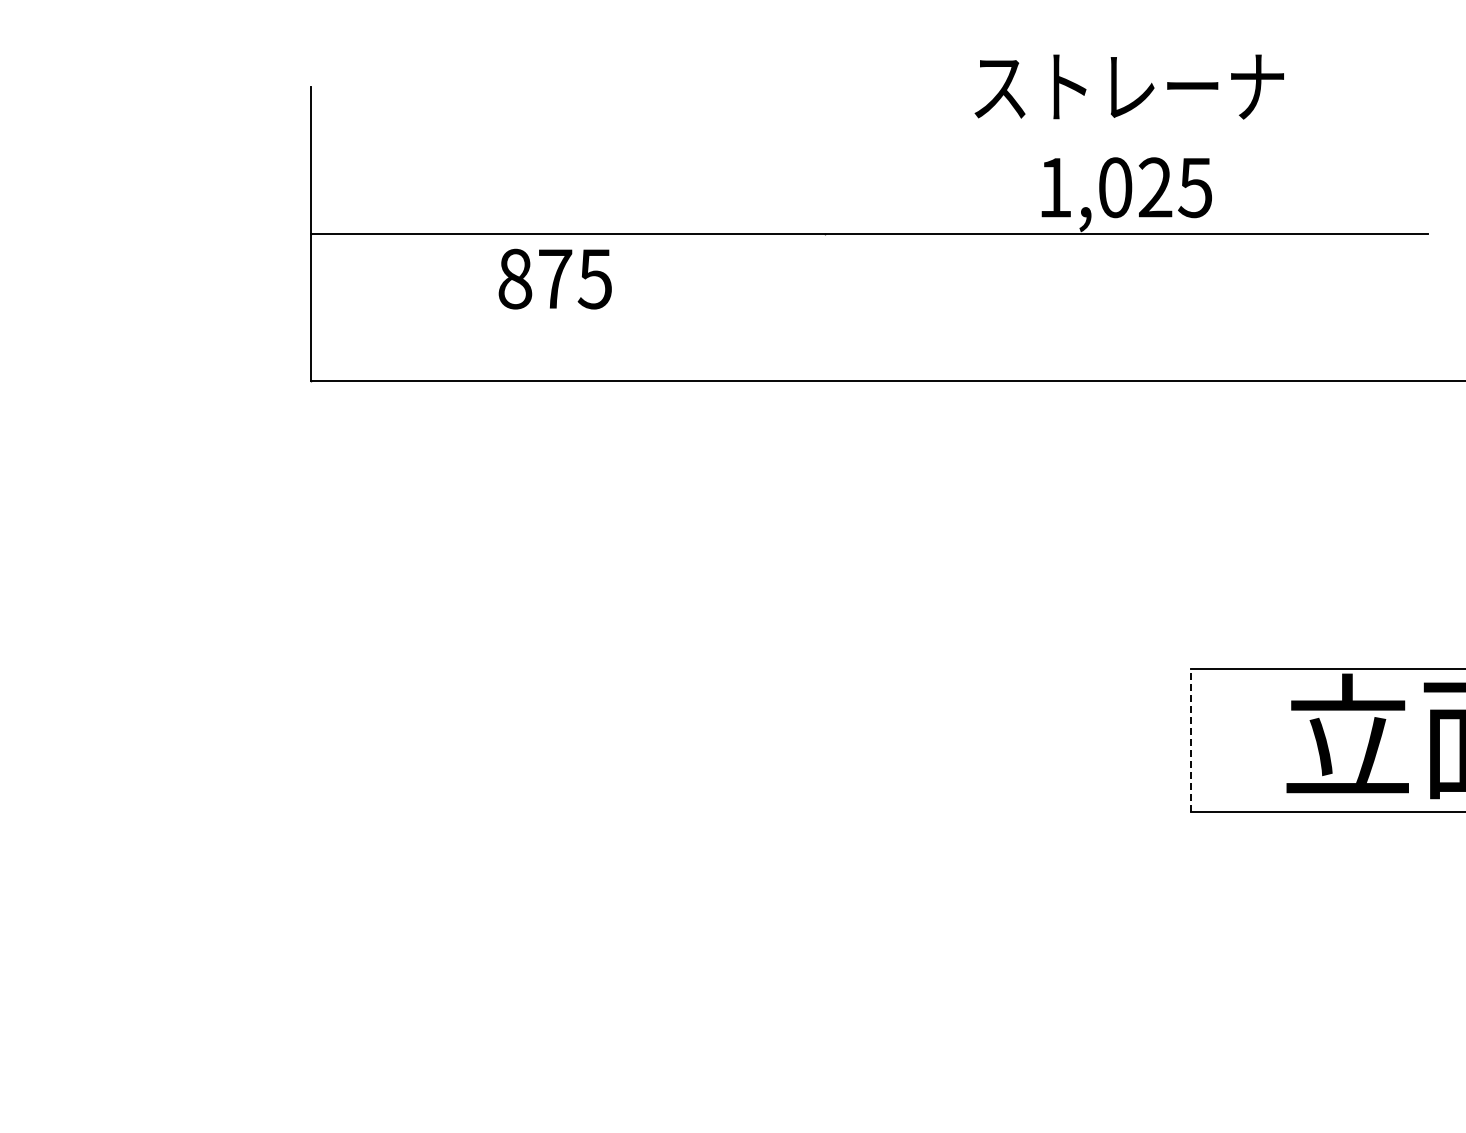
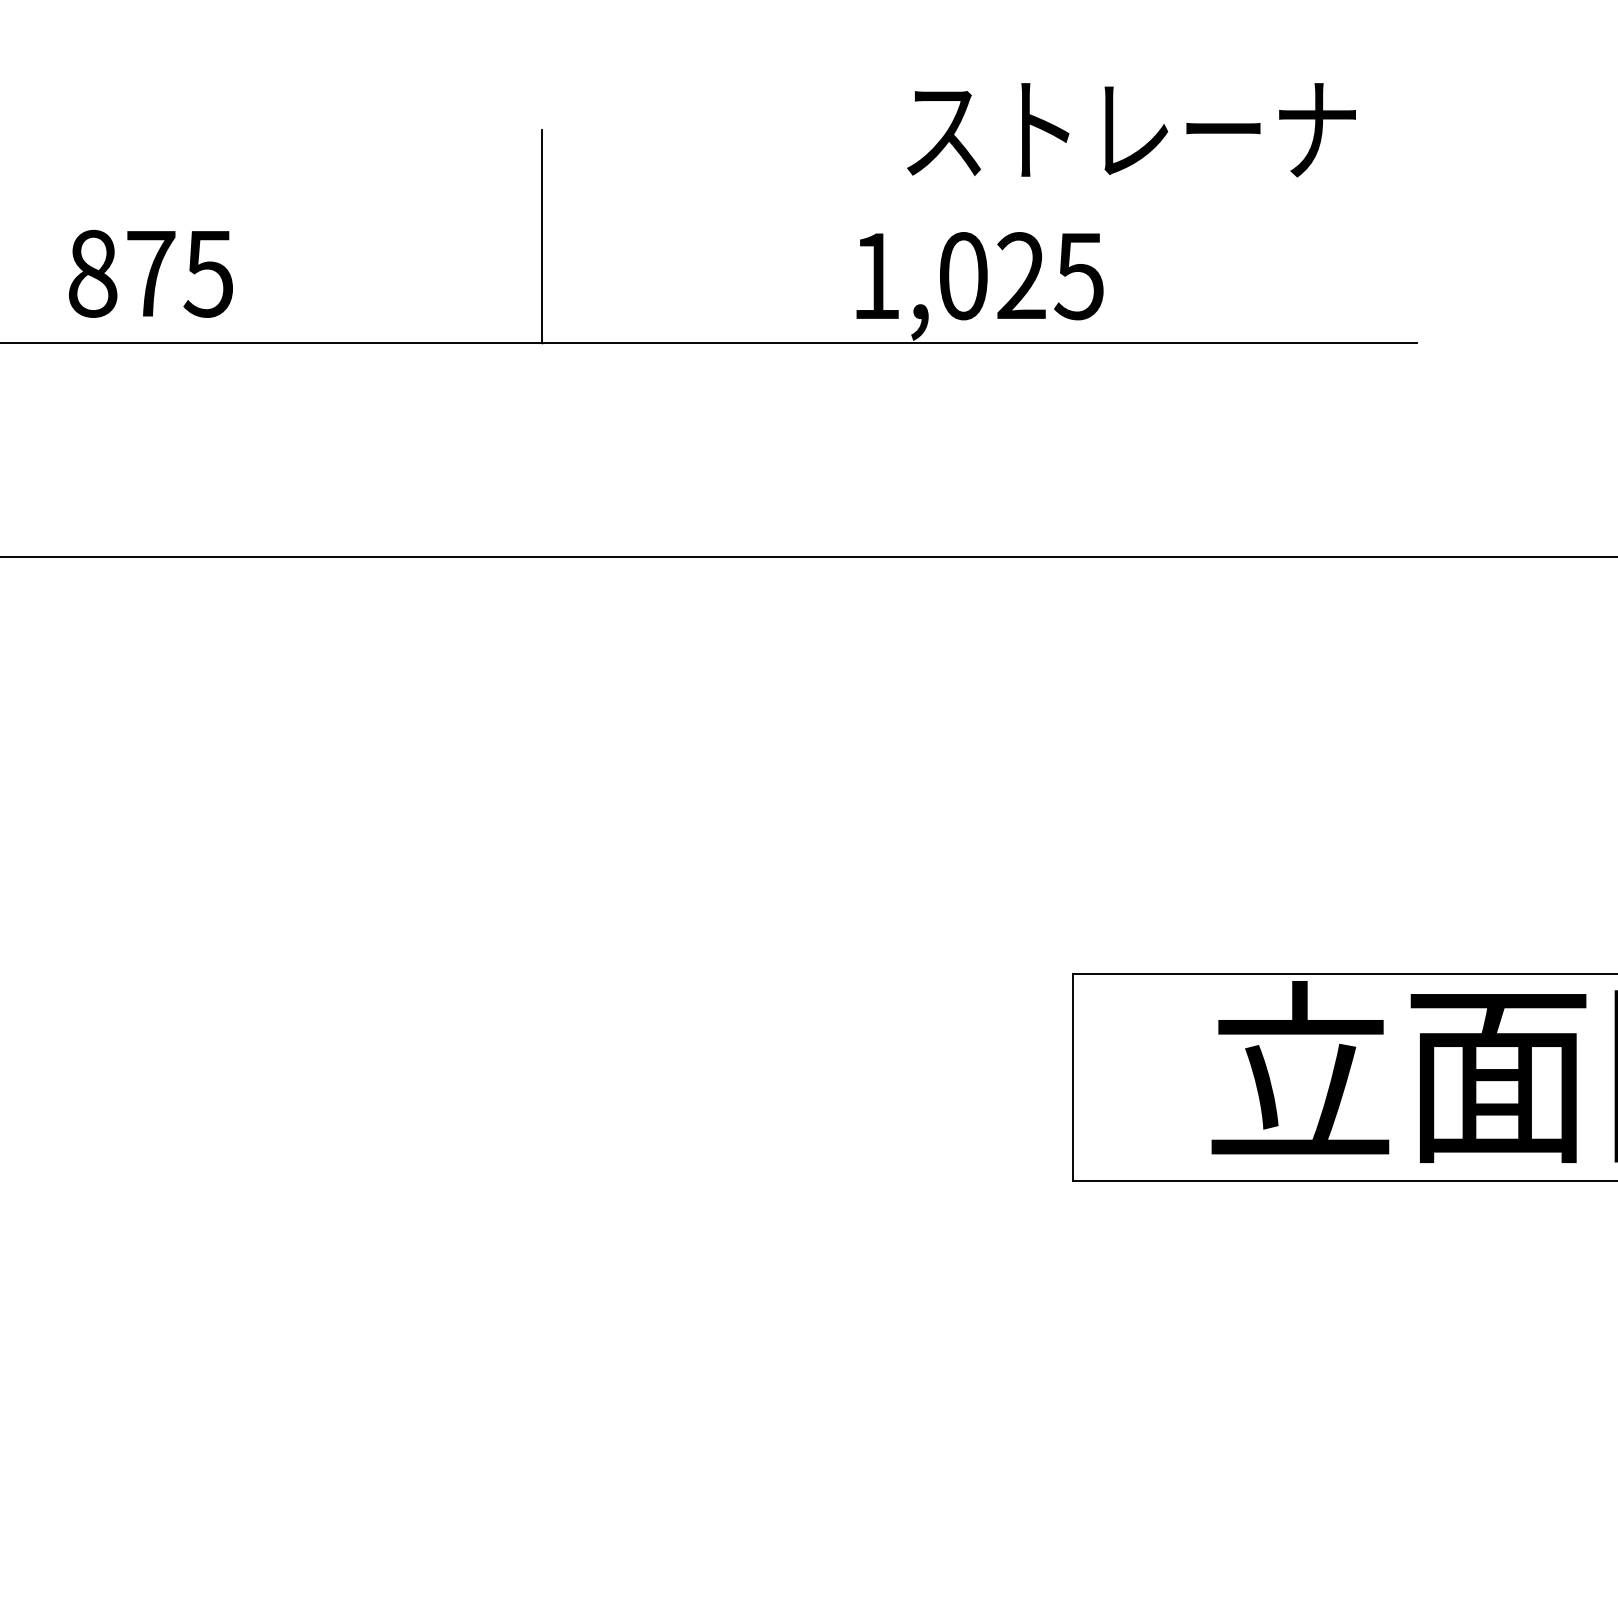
text: (1128, 86) -> (1130, 129), moved
line: (824, 159) -> (541, 235), added
text: (554, 278) -> (149, 272), moved
line: (1191, 739) -> (1073, 1076), dashed -> solid

